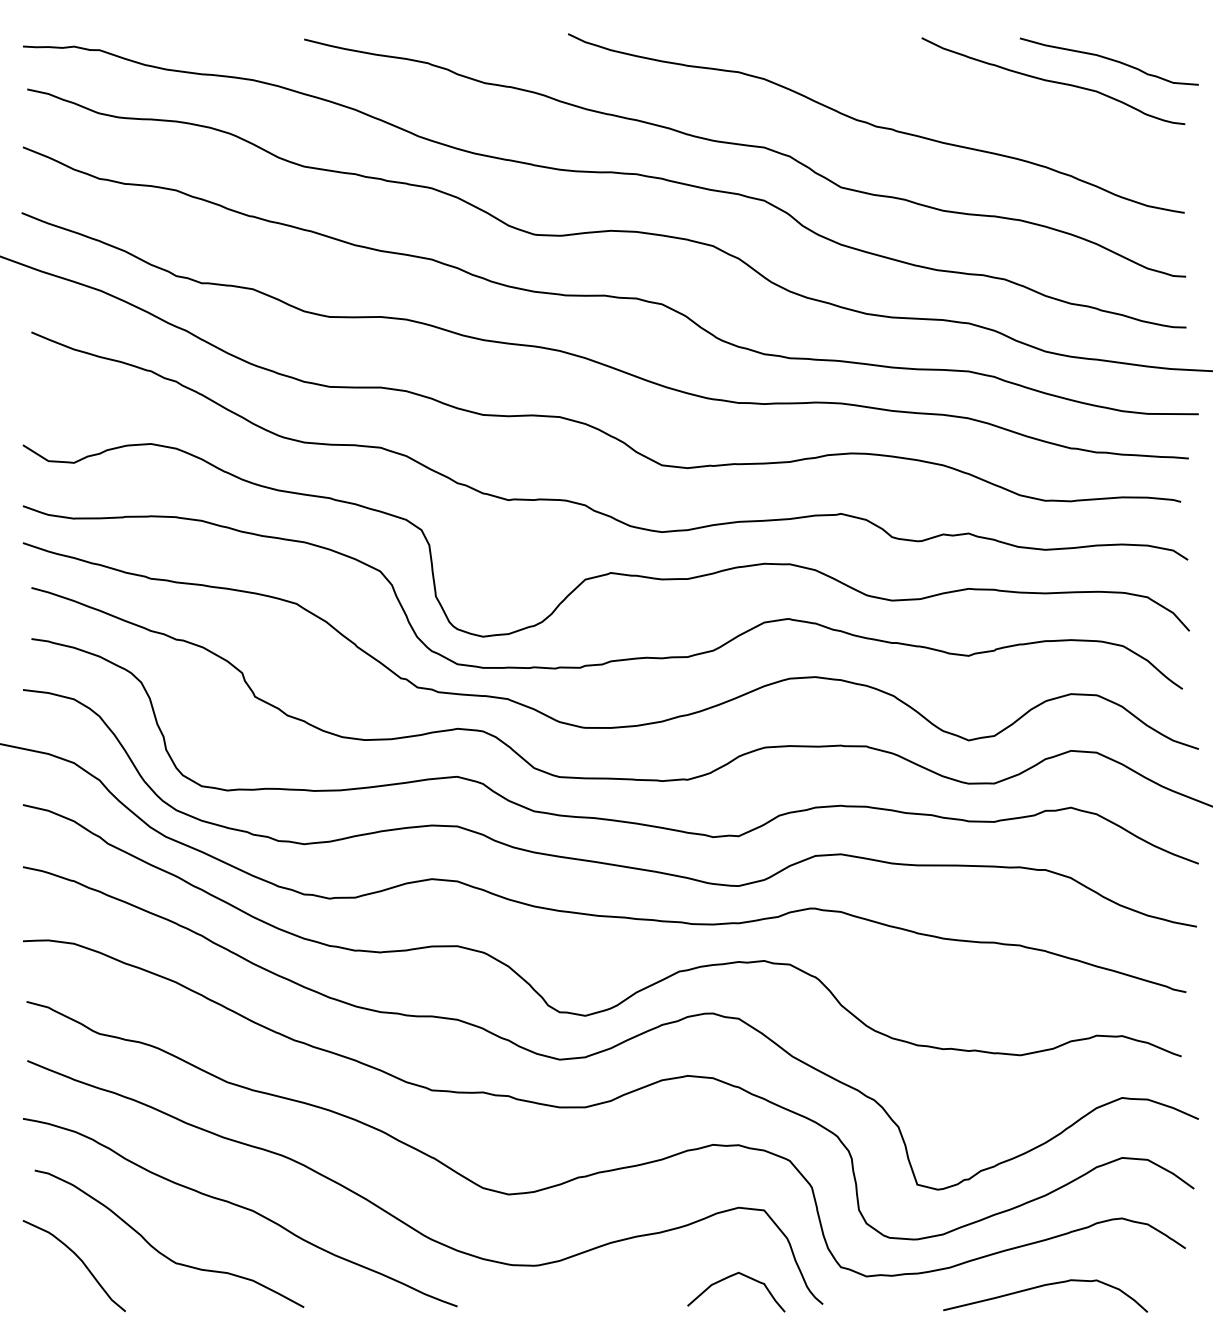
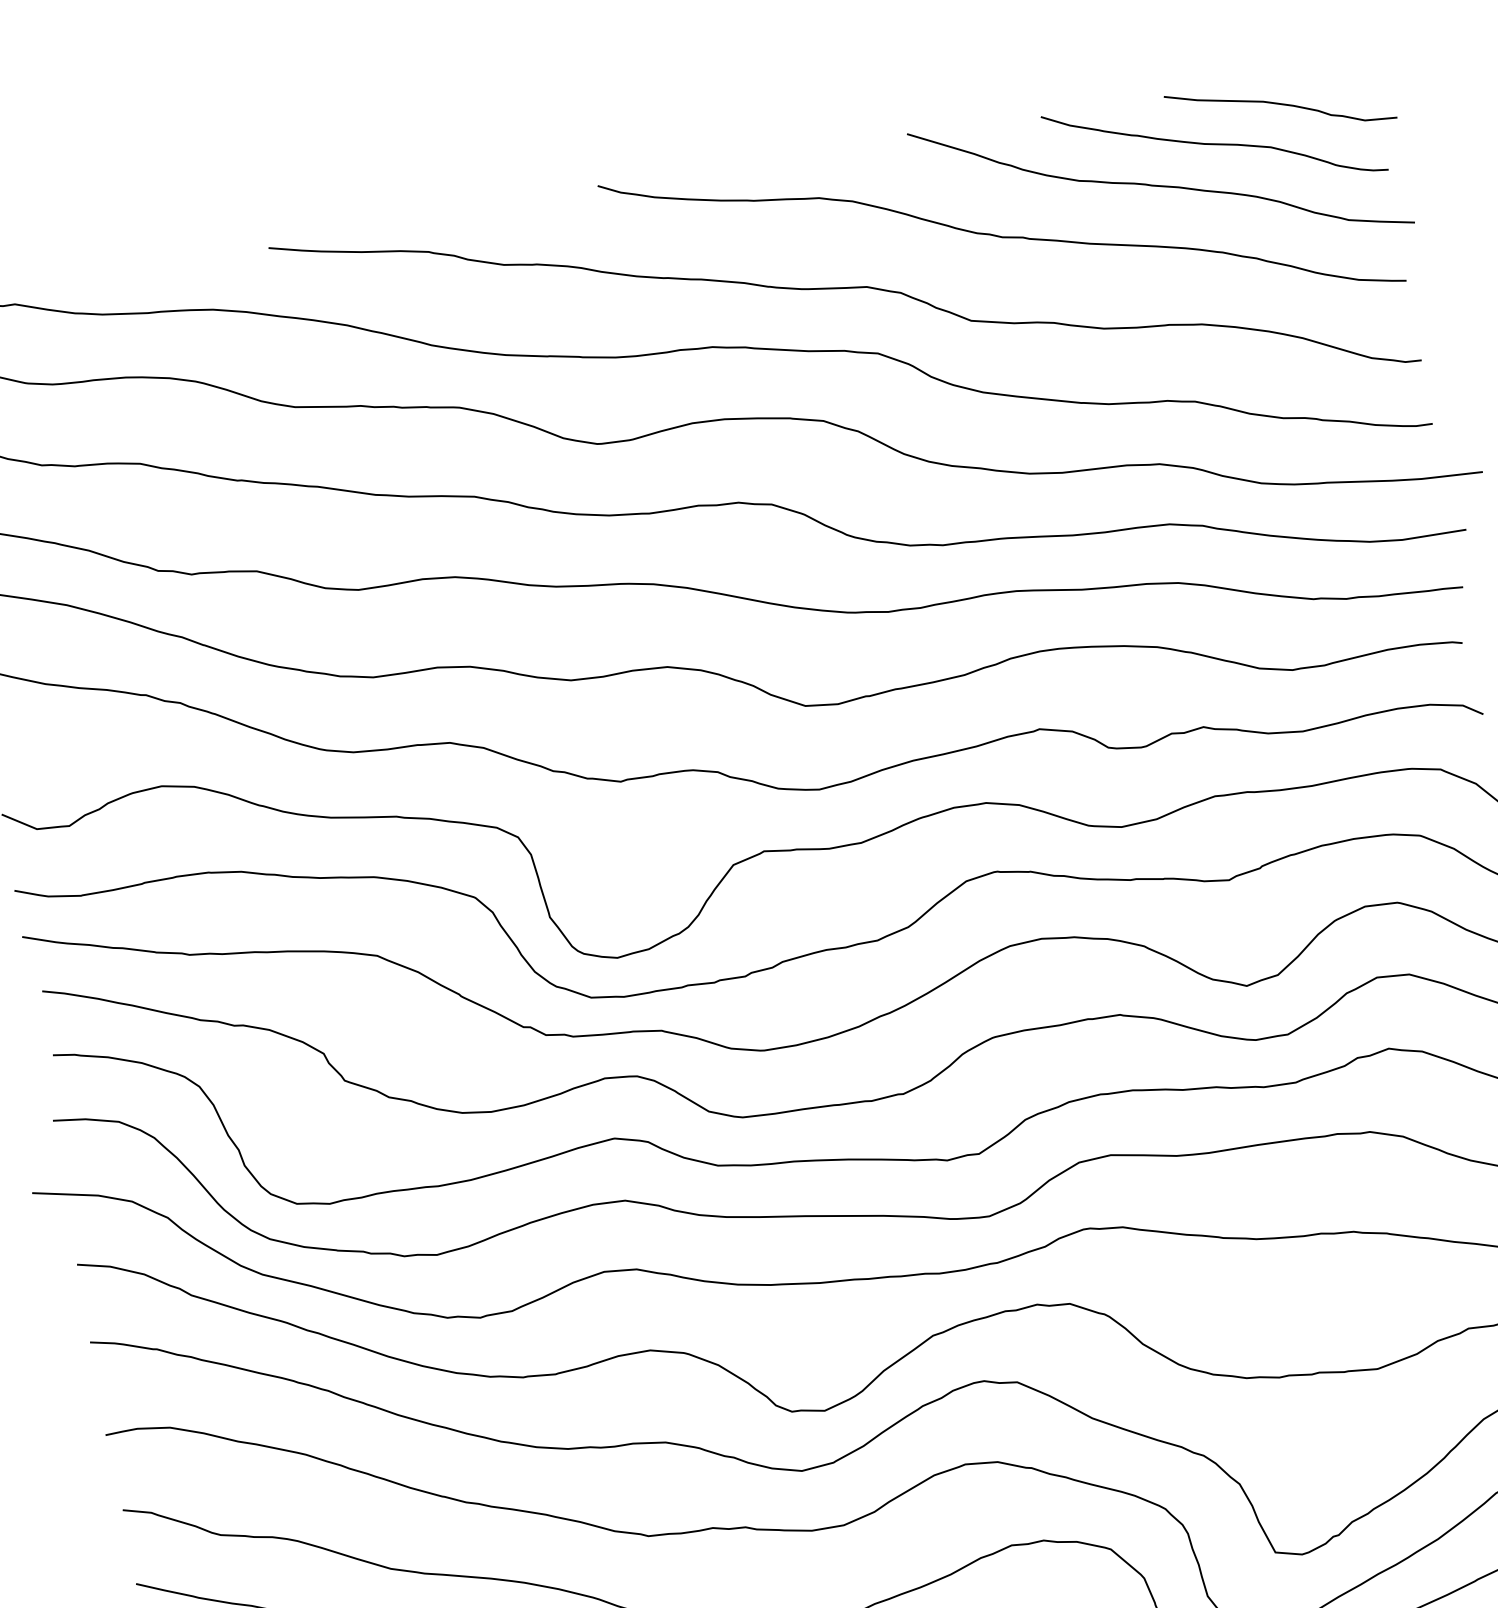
curve: (1003, 105) -> (1157, 184), added

